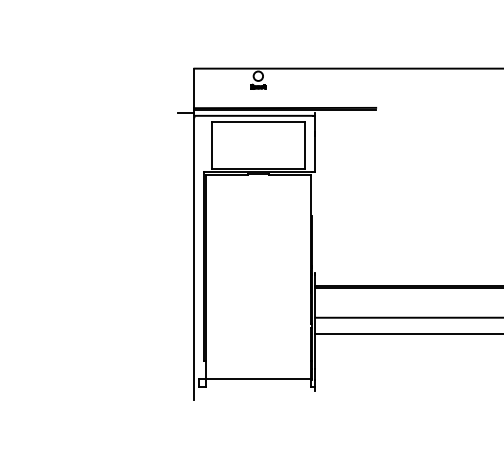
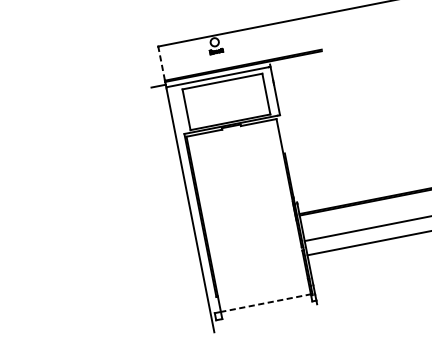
line: (194, 88) -> (161, 63), solid -> dashed
line: (258, 378) -> (266, 303), solid -> dashed

